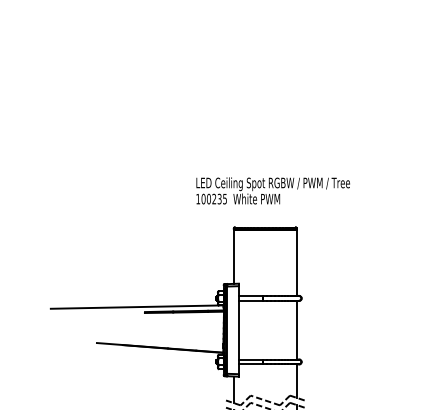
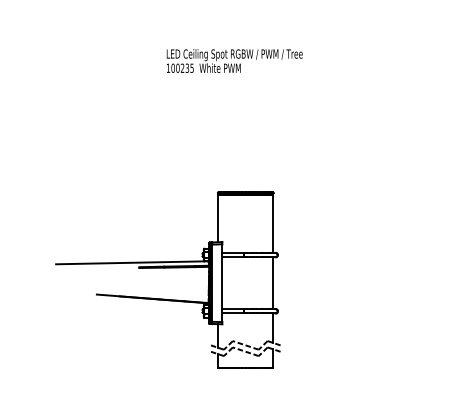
text: (272, 190) -> (234, 60), moved

